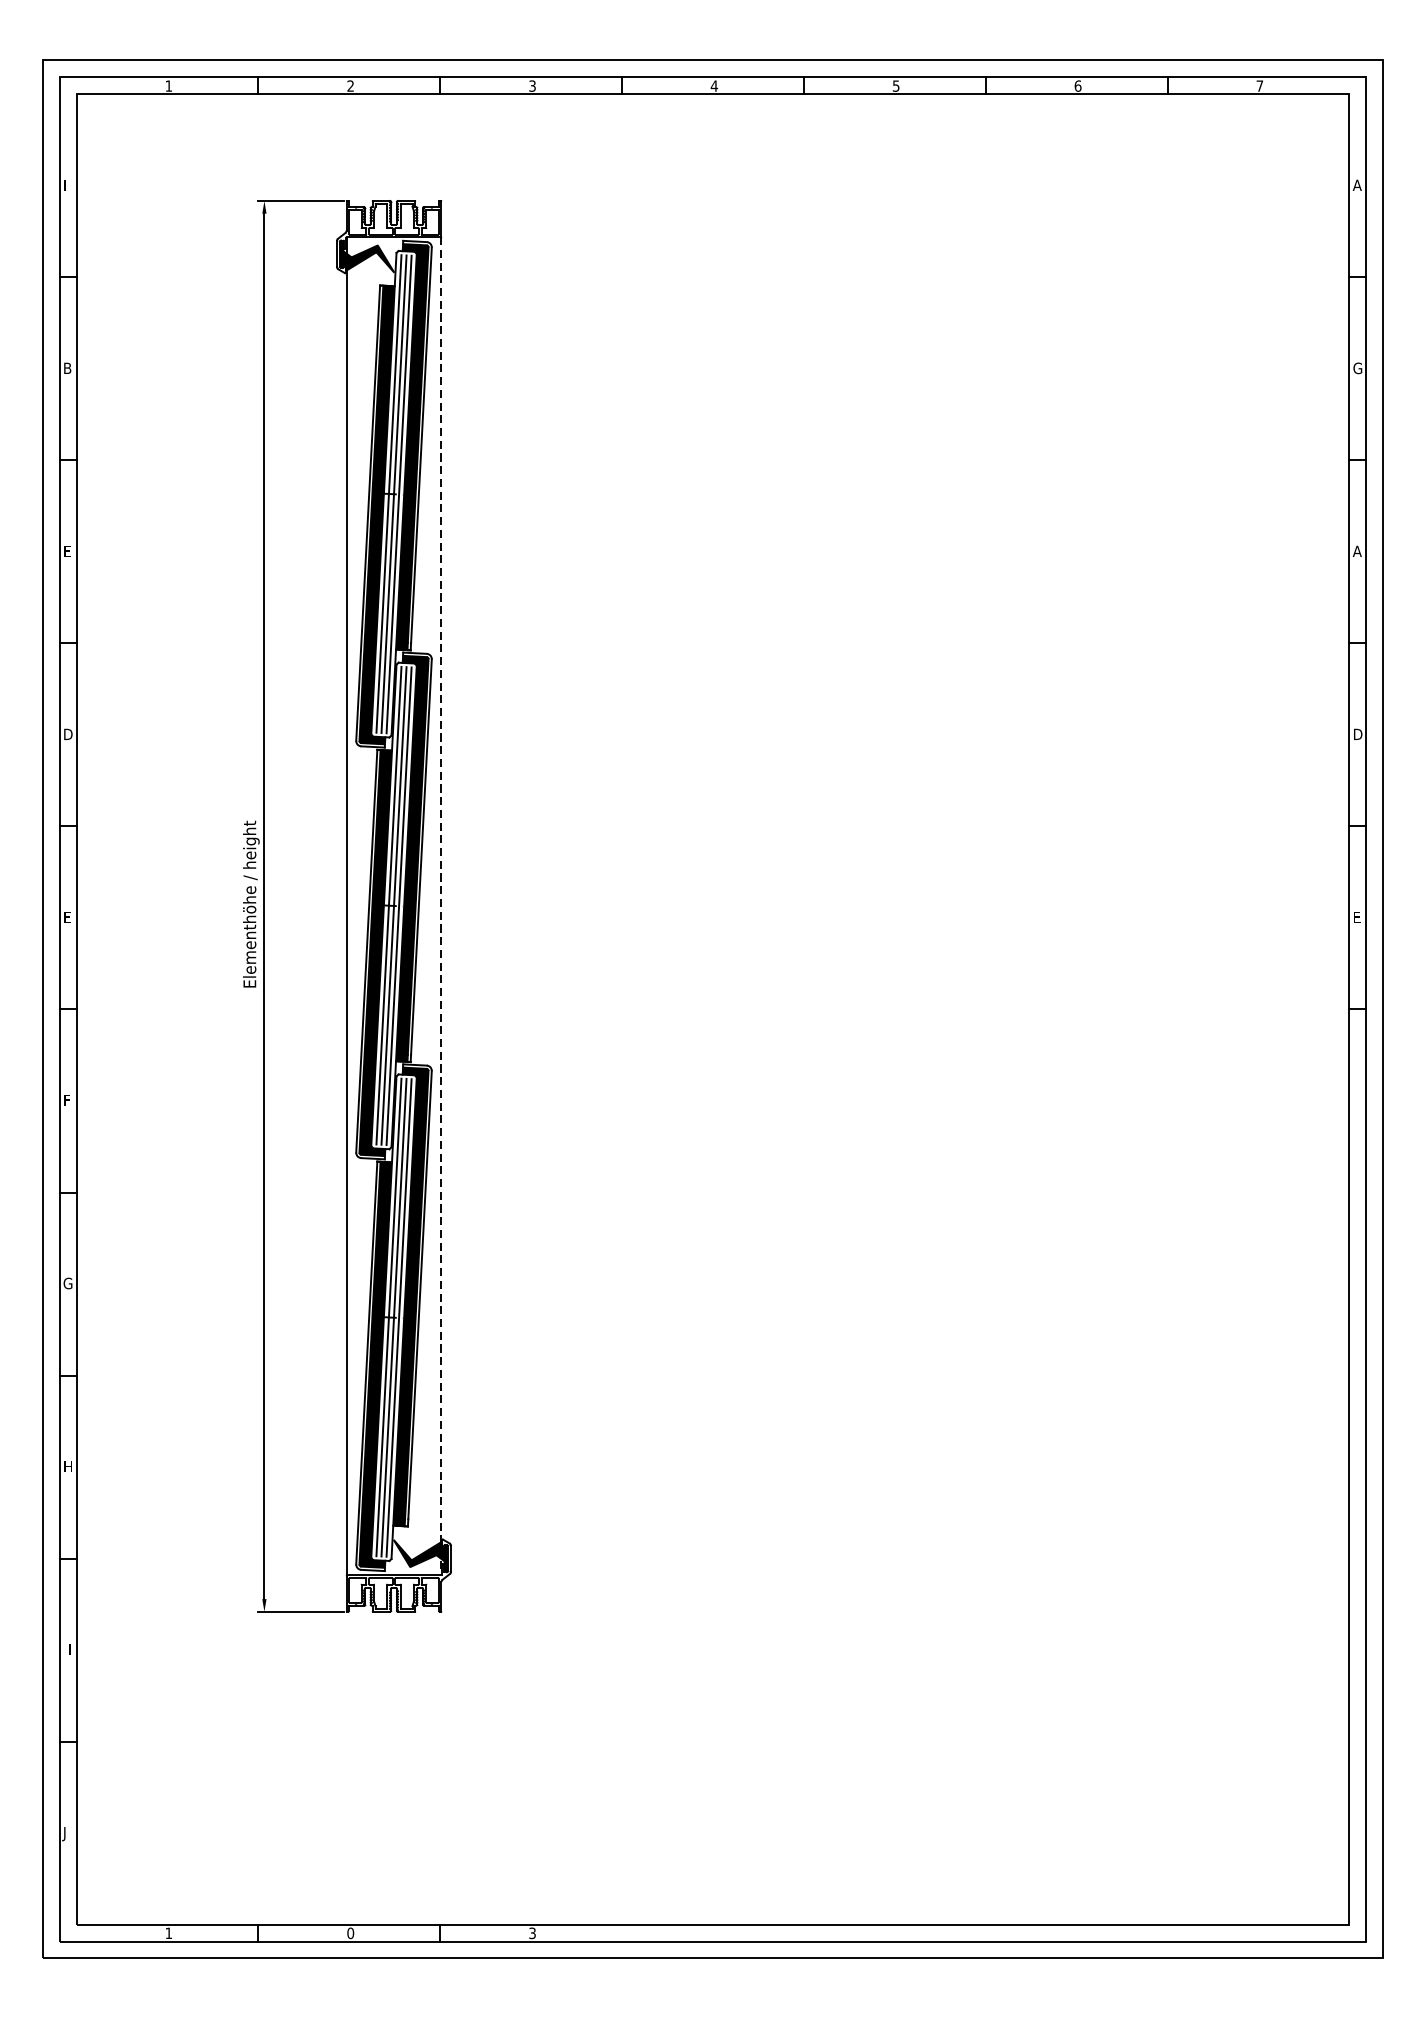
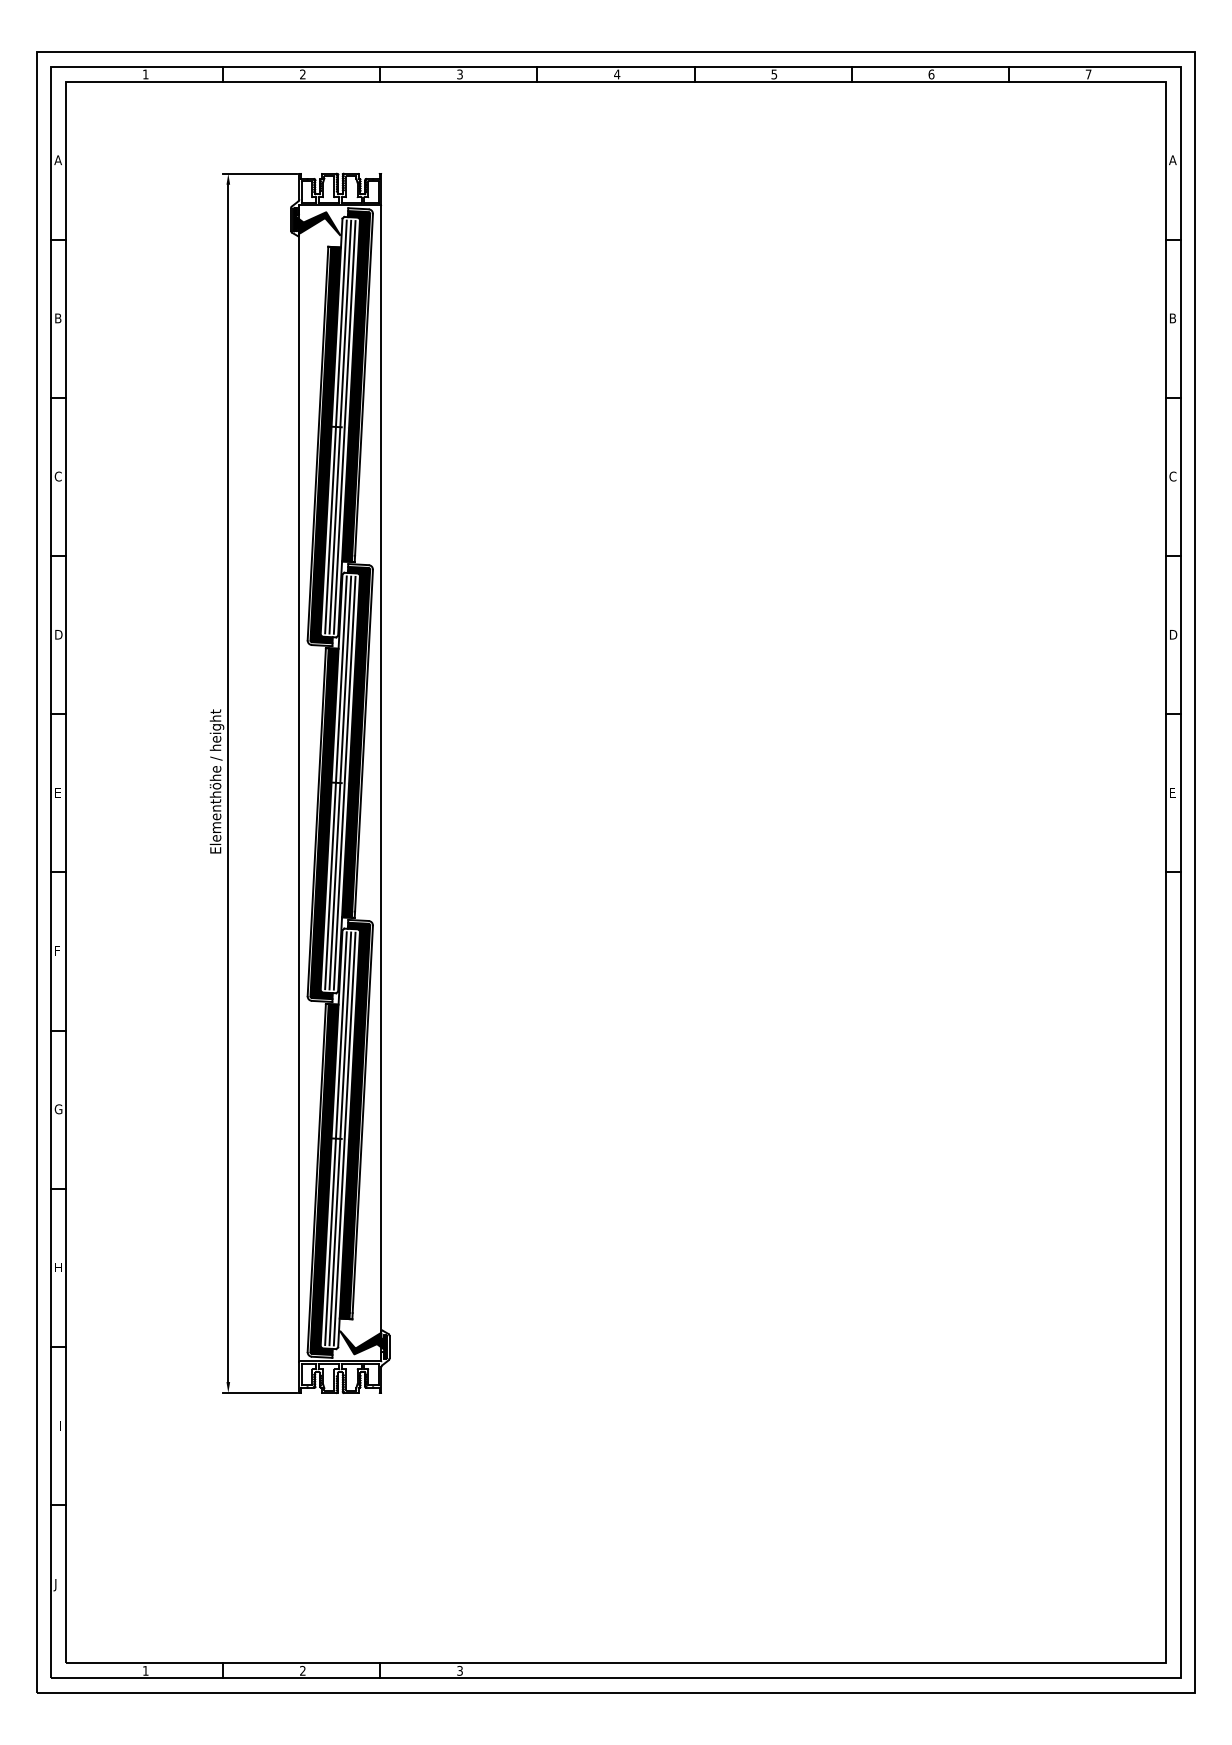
text: (66, 185) -> (57, 160), I -> A
text: (1358, 368) -> (1173, 318), G -> B
text: (66, 551) -> (57, 476), E -> C
text: (1356, 551) -> (1172, 476), A -> C
line: (441, 906) -> (381, 783), dashed -> solid
text: (350, 1932) -> (302, 1670), 0 -> 2

